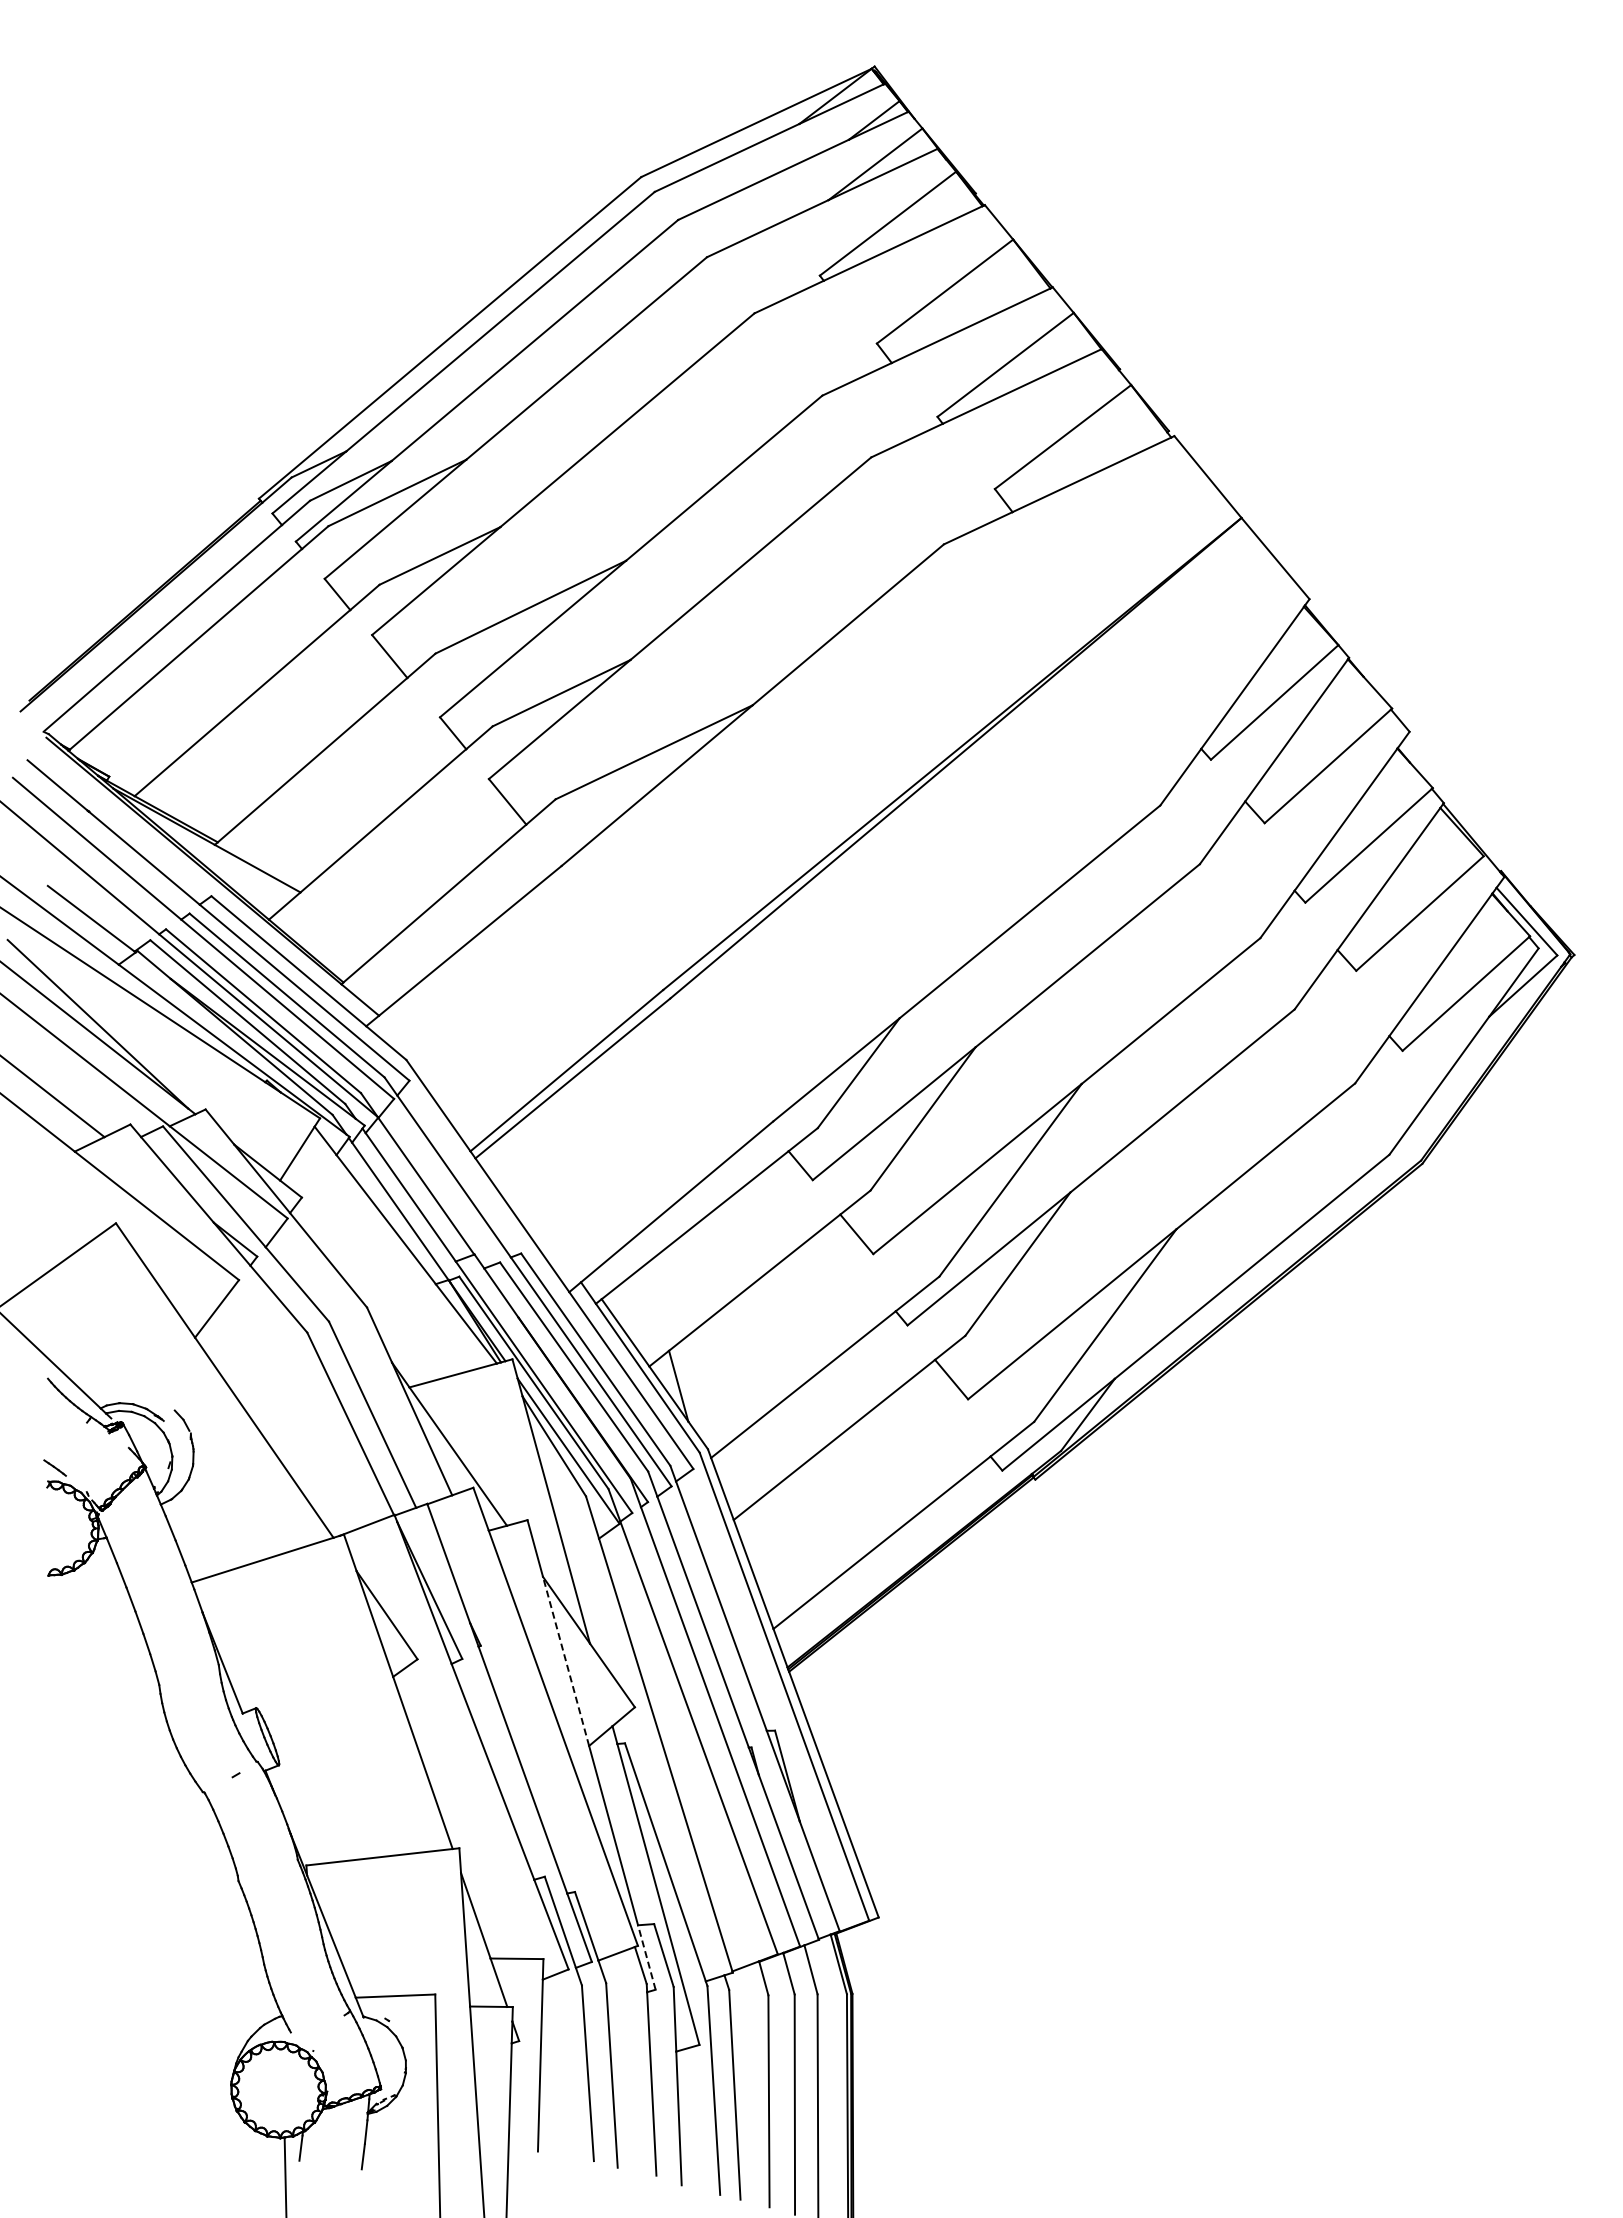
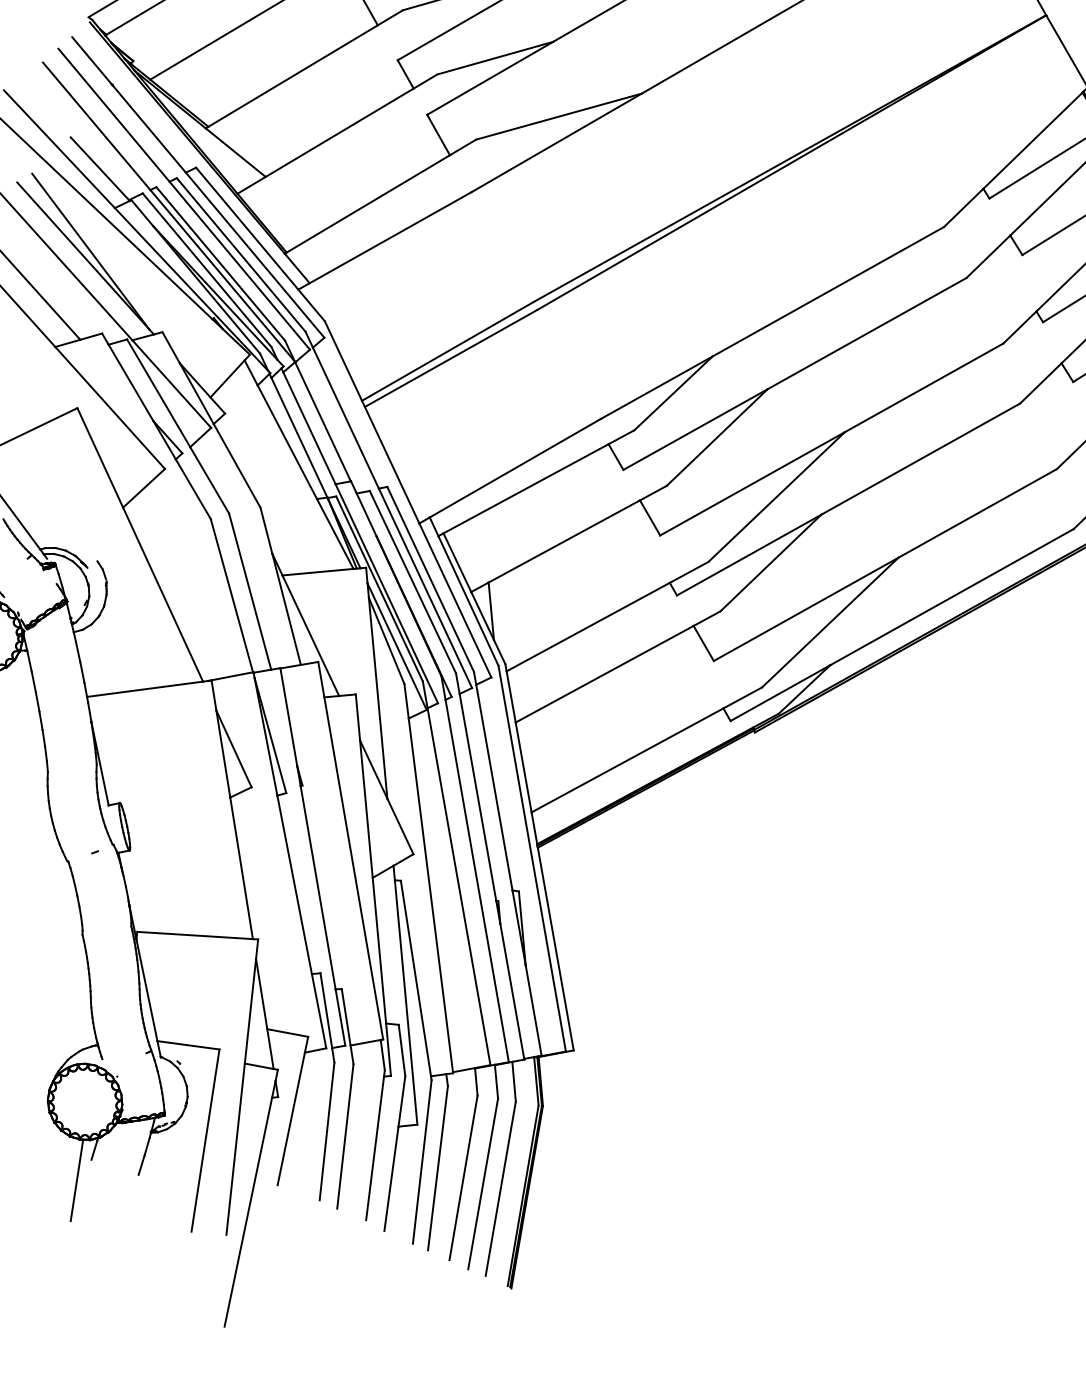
line: (566, 1661) -> (366, 809), dashed -> solid
line: (646, 1957) -> (388, 1049), dashed -> solid

